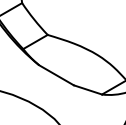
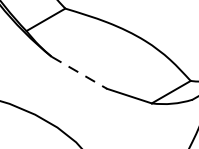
line: (56, 75) -> (79, 73), solid -> dashed

